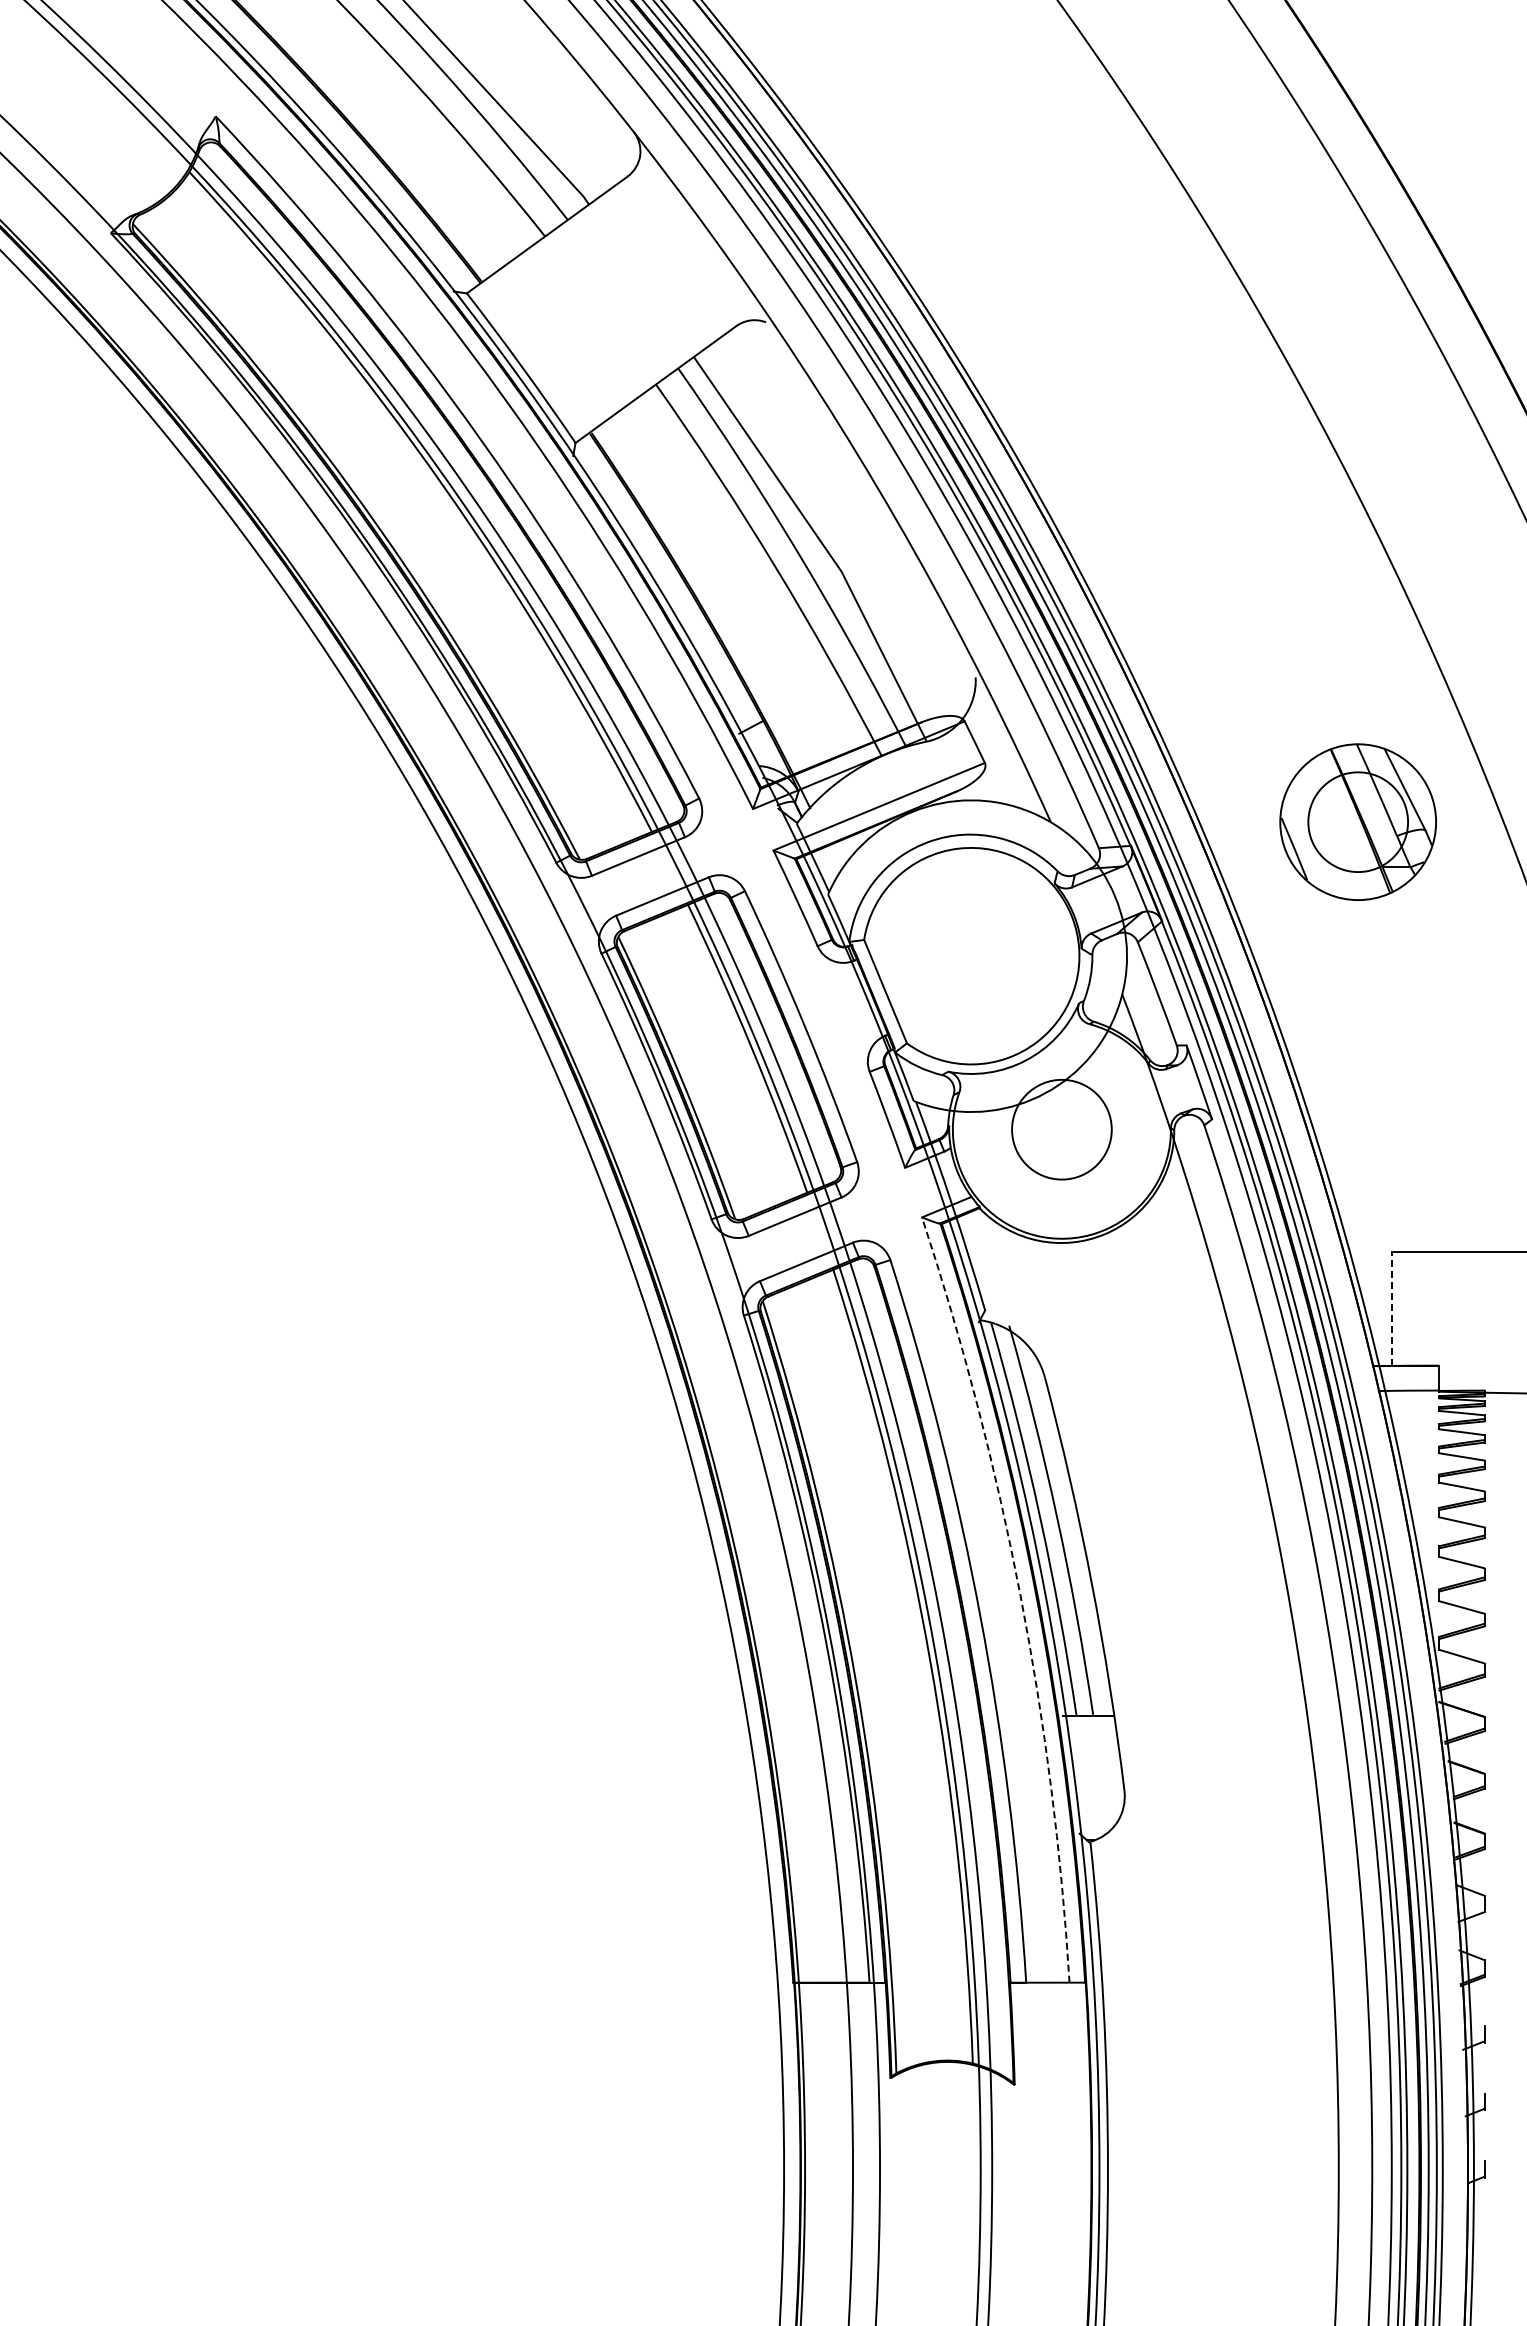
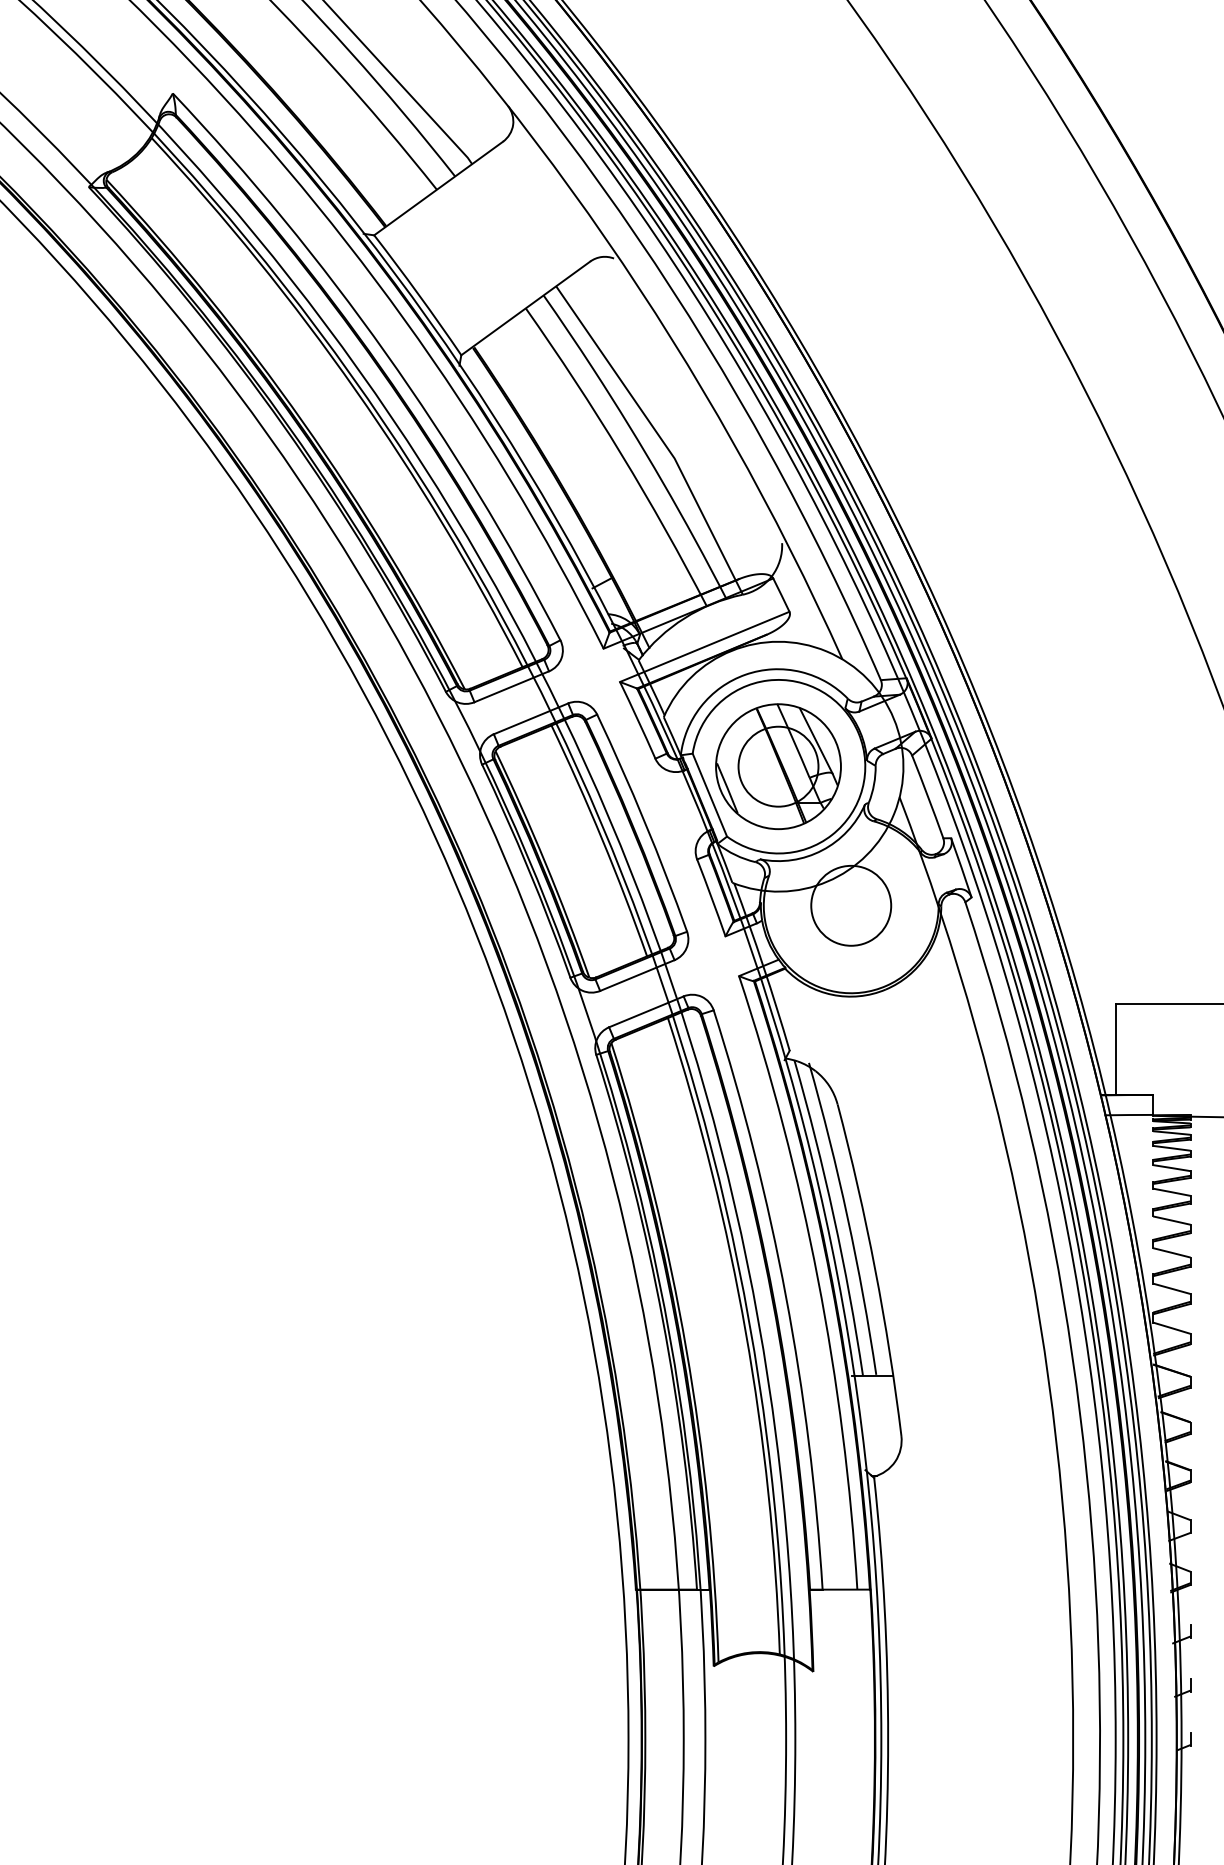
part: (1357, 821) -> (777, 766), moved
line: (1391, 1308) -> (1115, 1049), dashed -> solid
arc: (1020, 1595) -> (818, 1279), dashed -> solid

